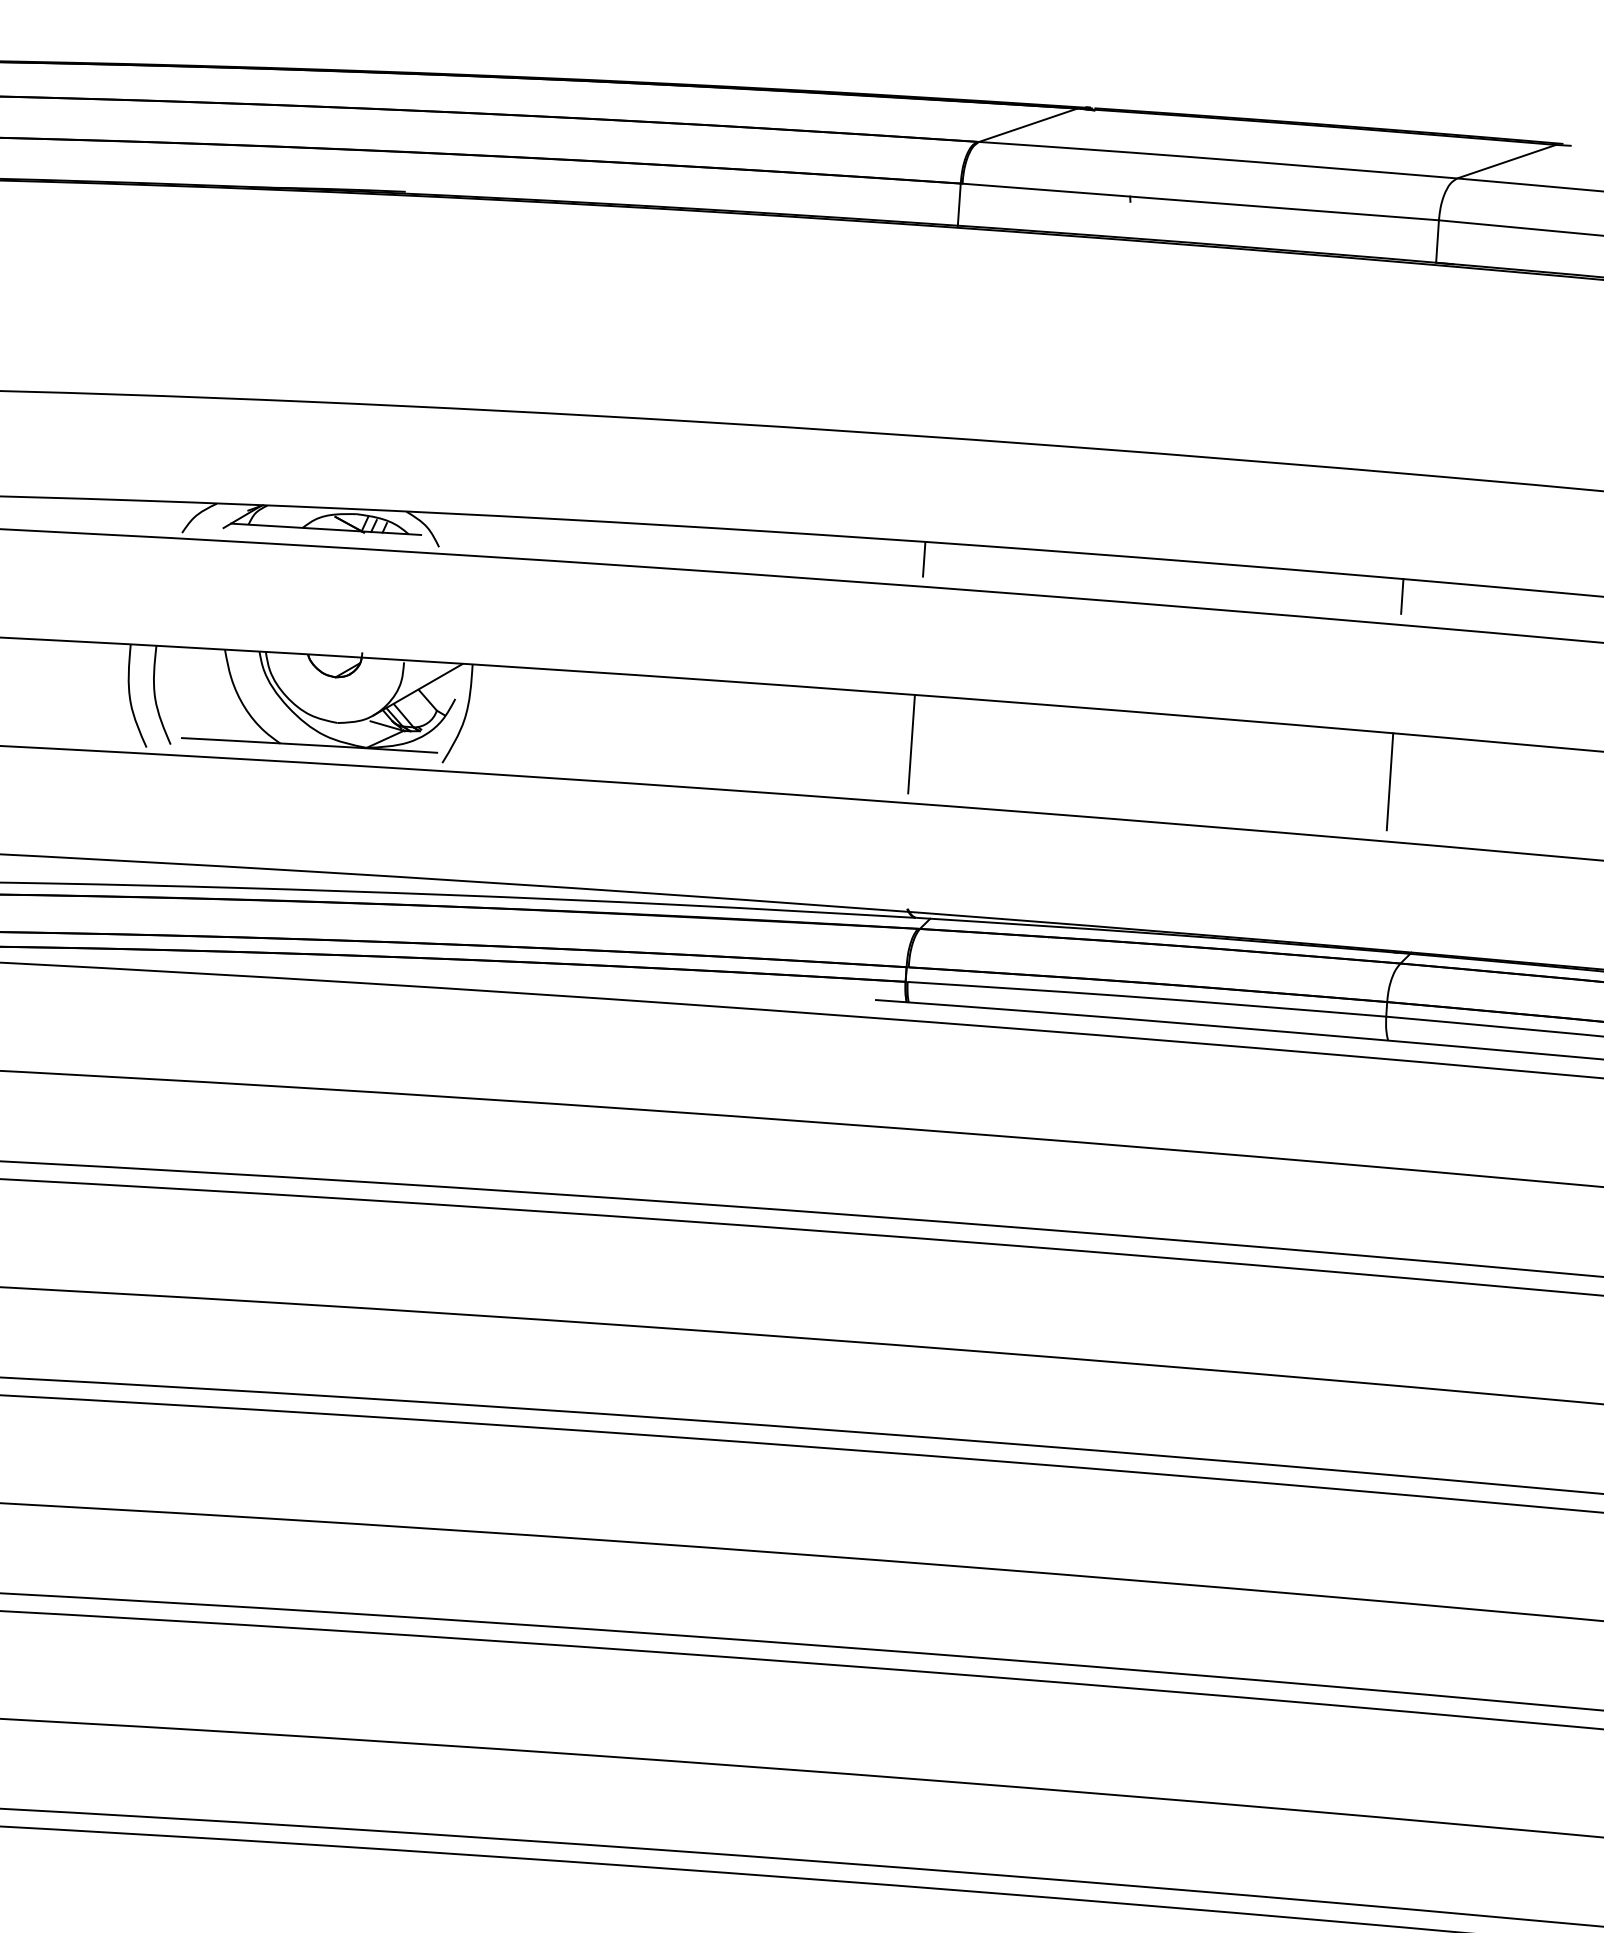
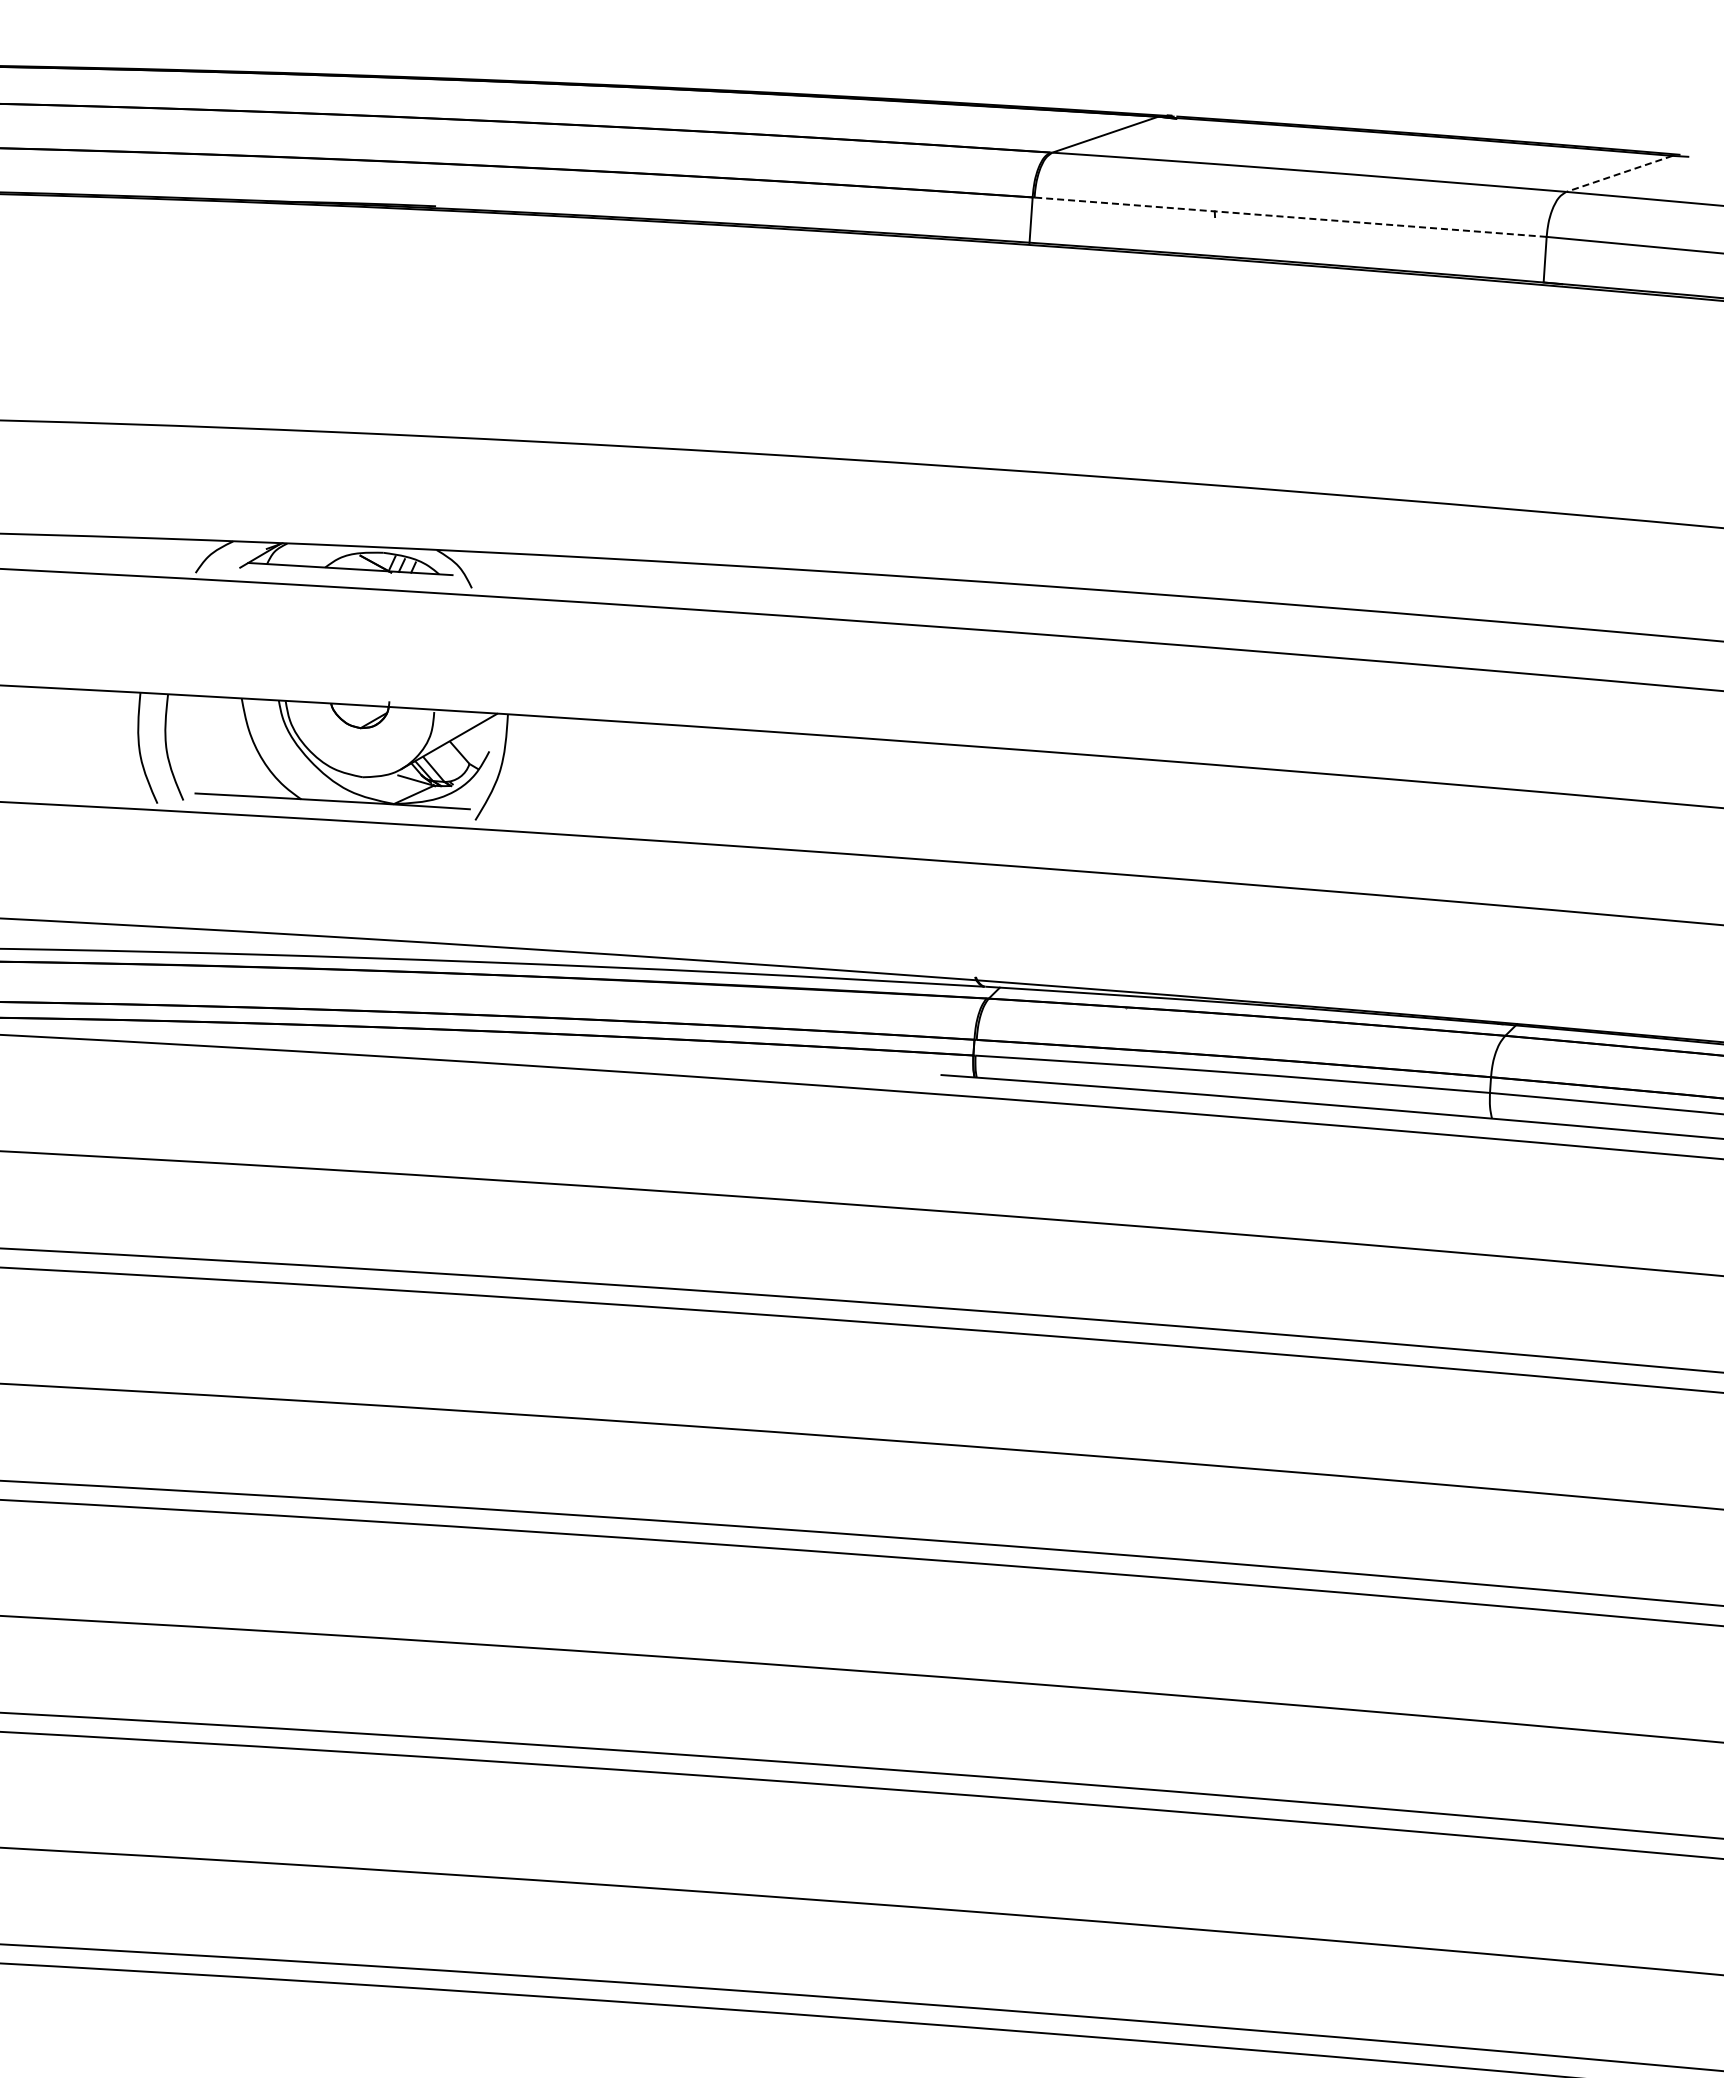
line: (1505, 162) -> (1618, 174), solid -> dashed
line: (1200, 202) -> (1290, 217), solid -> dashed
line: (924, 558) -> (993, 600), removed
line: (1402, 595) -> (1507, 640), removed
line: (911, 743) -> (979, 799), removed
line: (1389, 781) -> (1493, 840), removed

